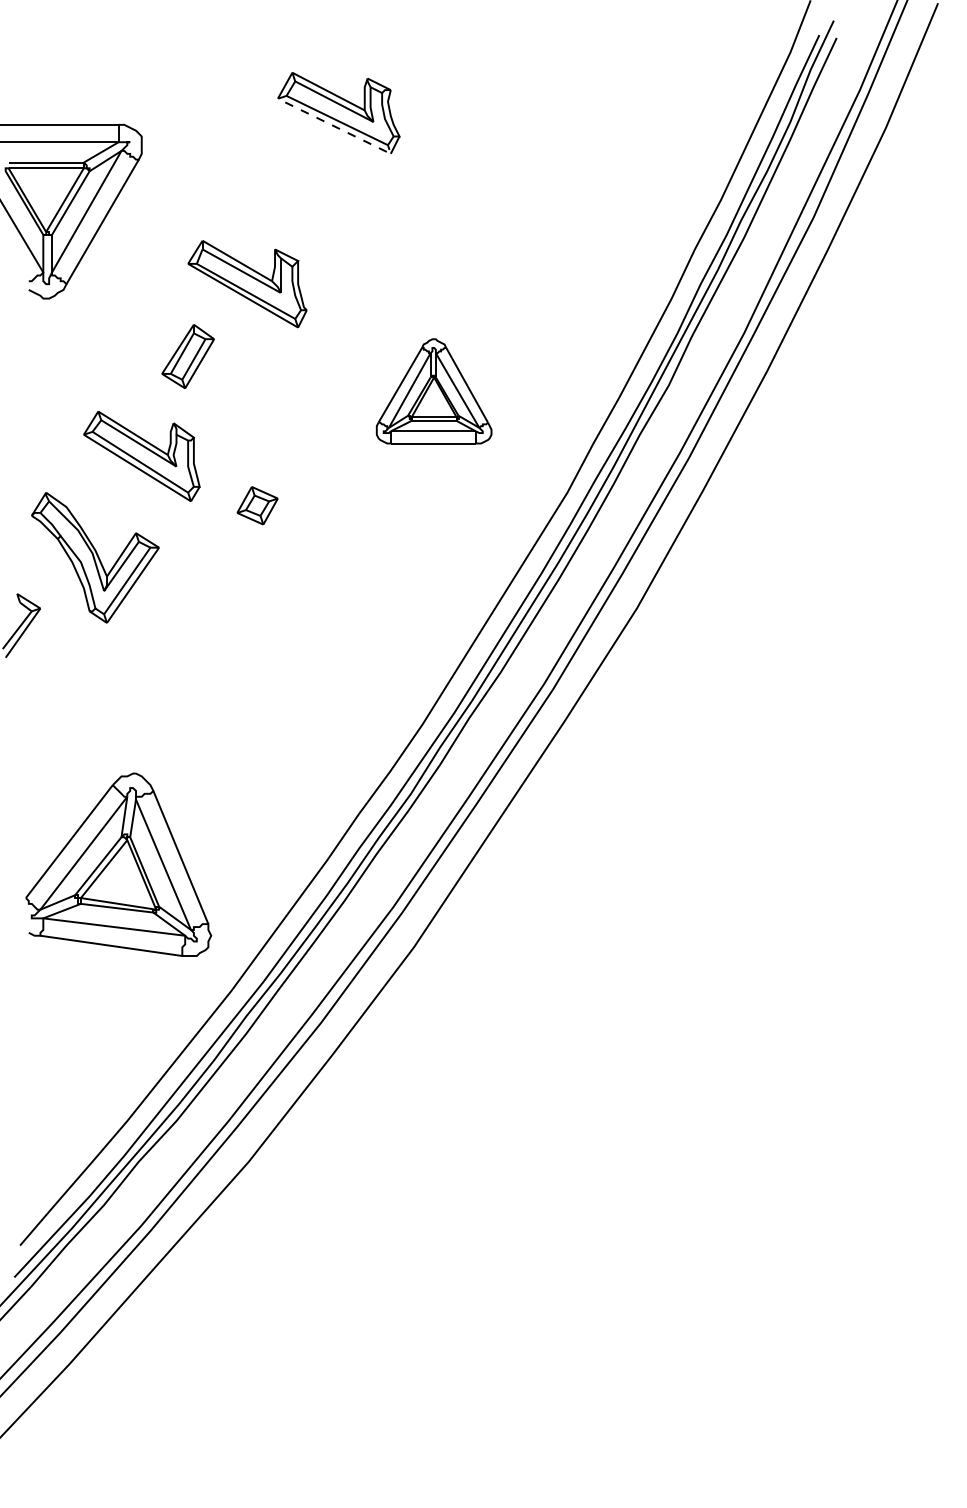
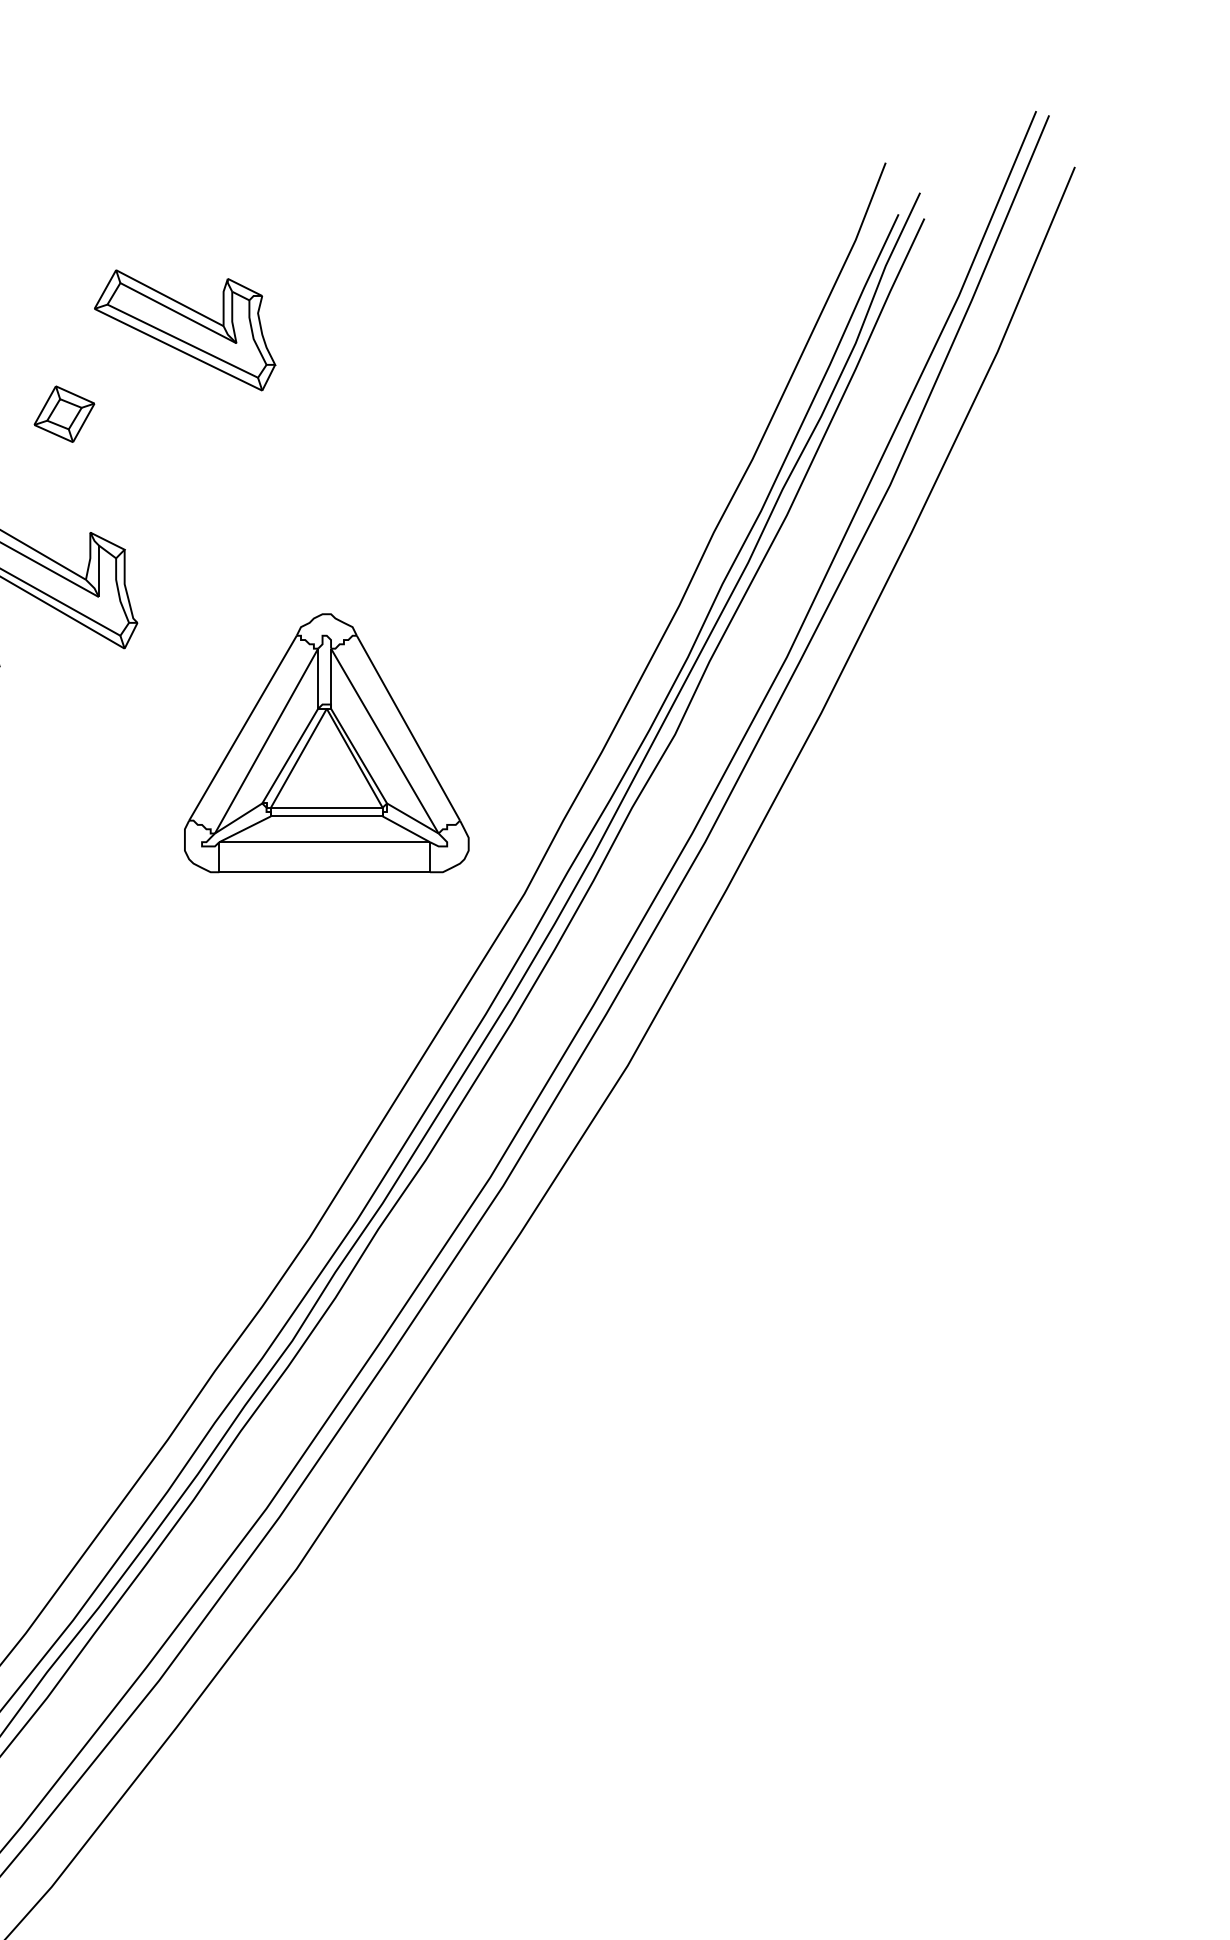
line: (334, 126) -> (178, 350), dashed -> solid
part: (433, 391) -> (325, 743), size x1.67
part: (257, 505) -> (64, 413), moved

